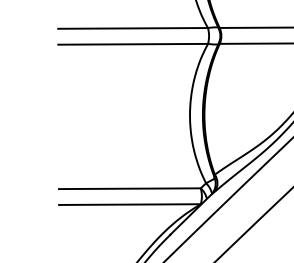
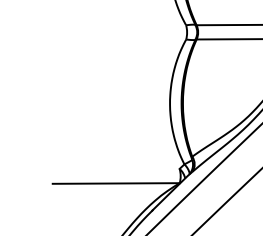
line: (132, 28) -> (118, 25), removed
line: (133, 43) -> (119, 39), removed
line: (129, 188) -> (115, 169), removed

